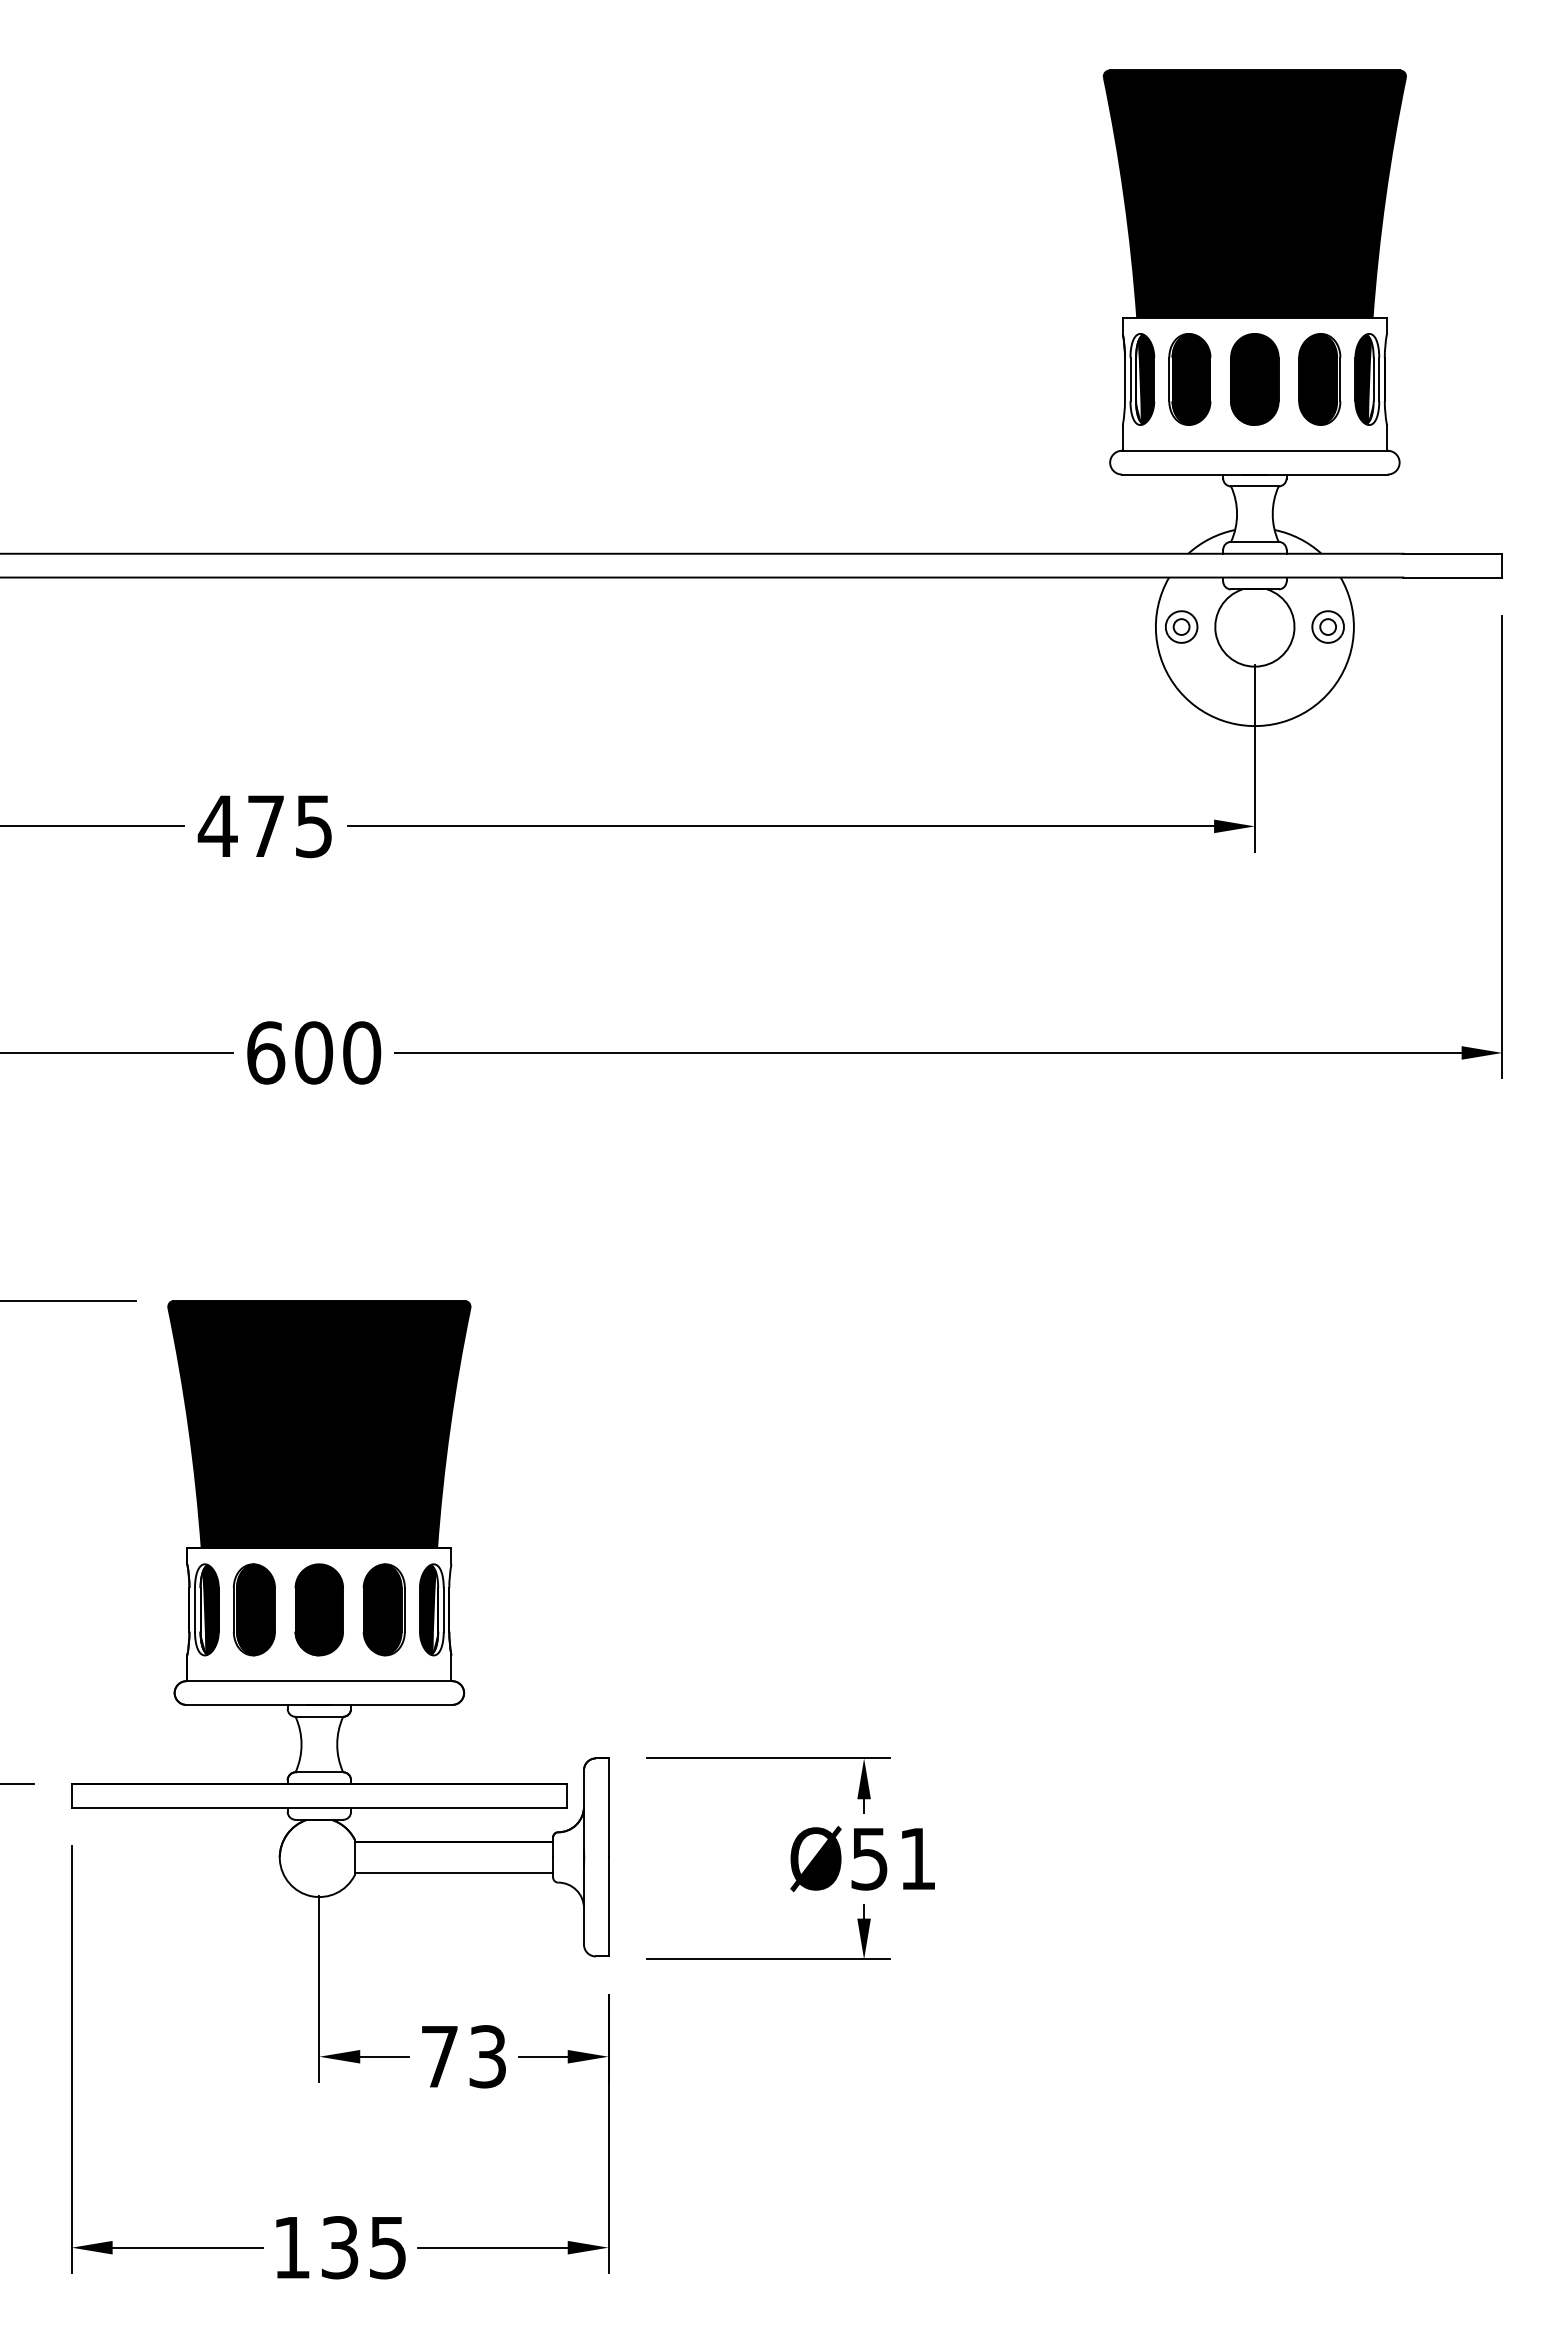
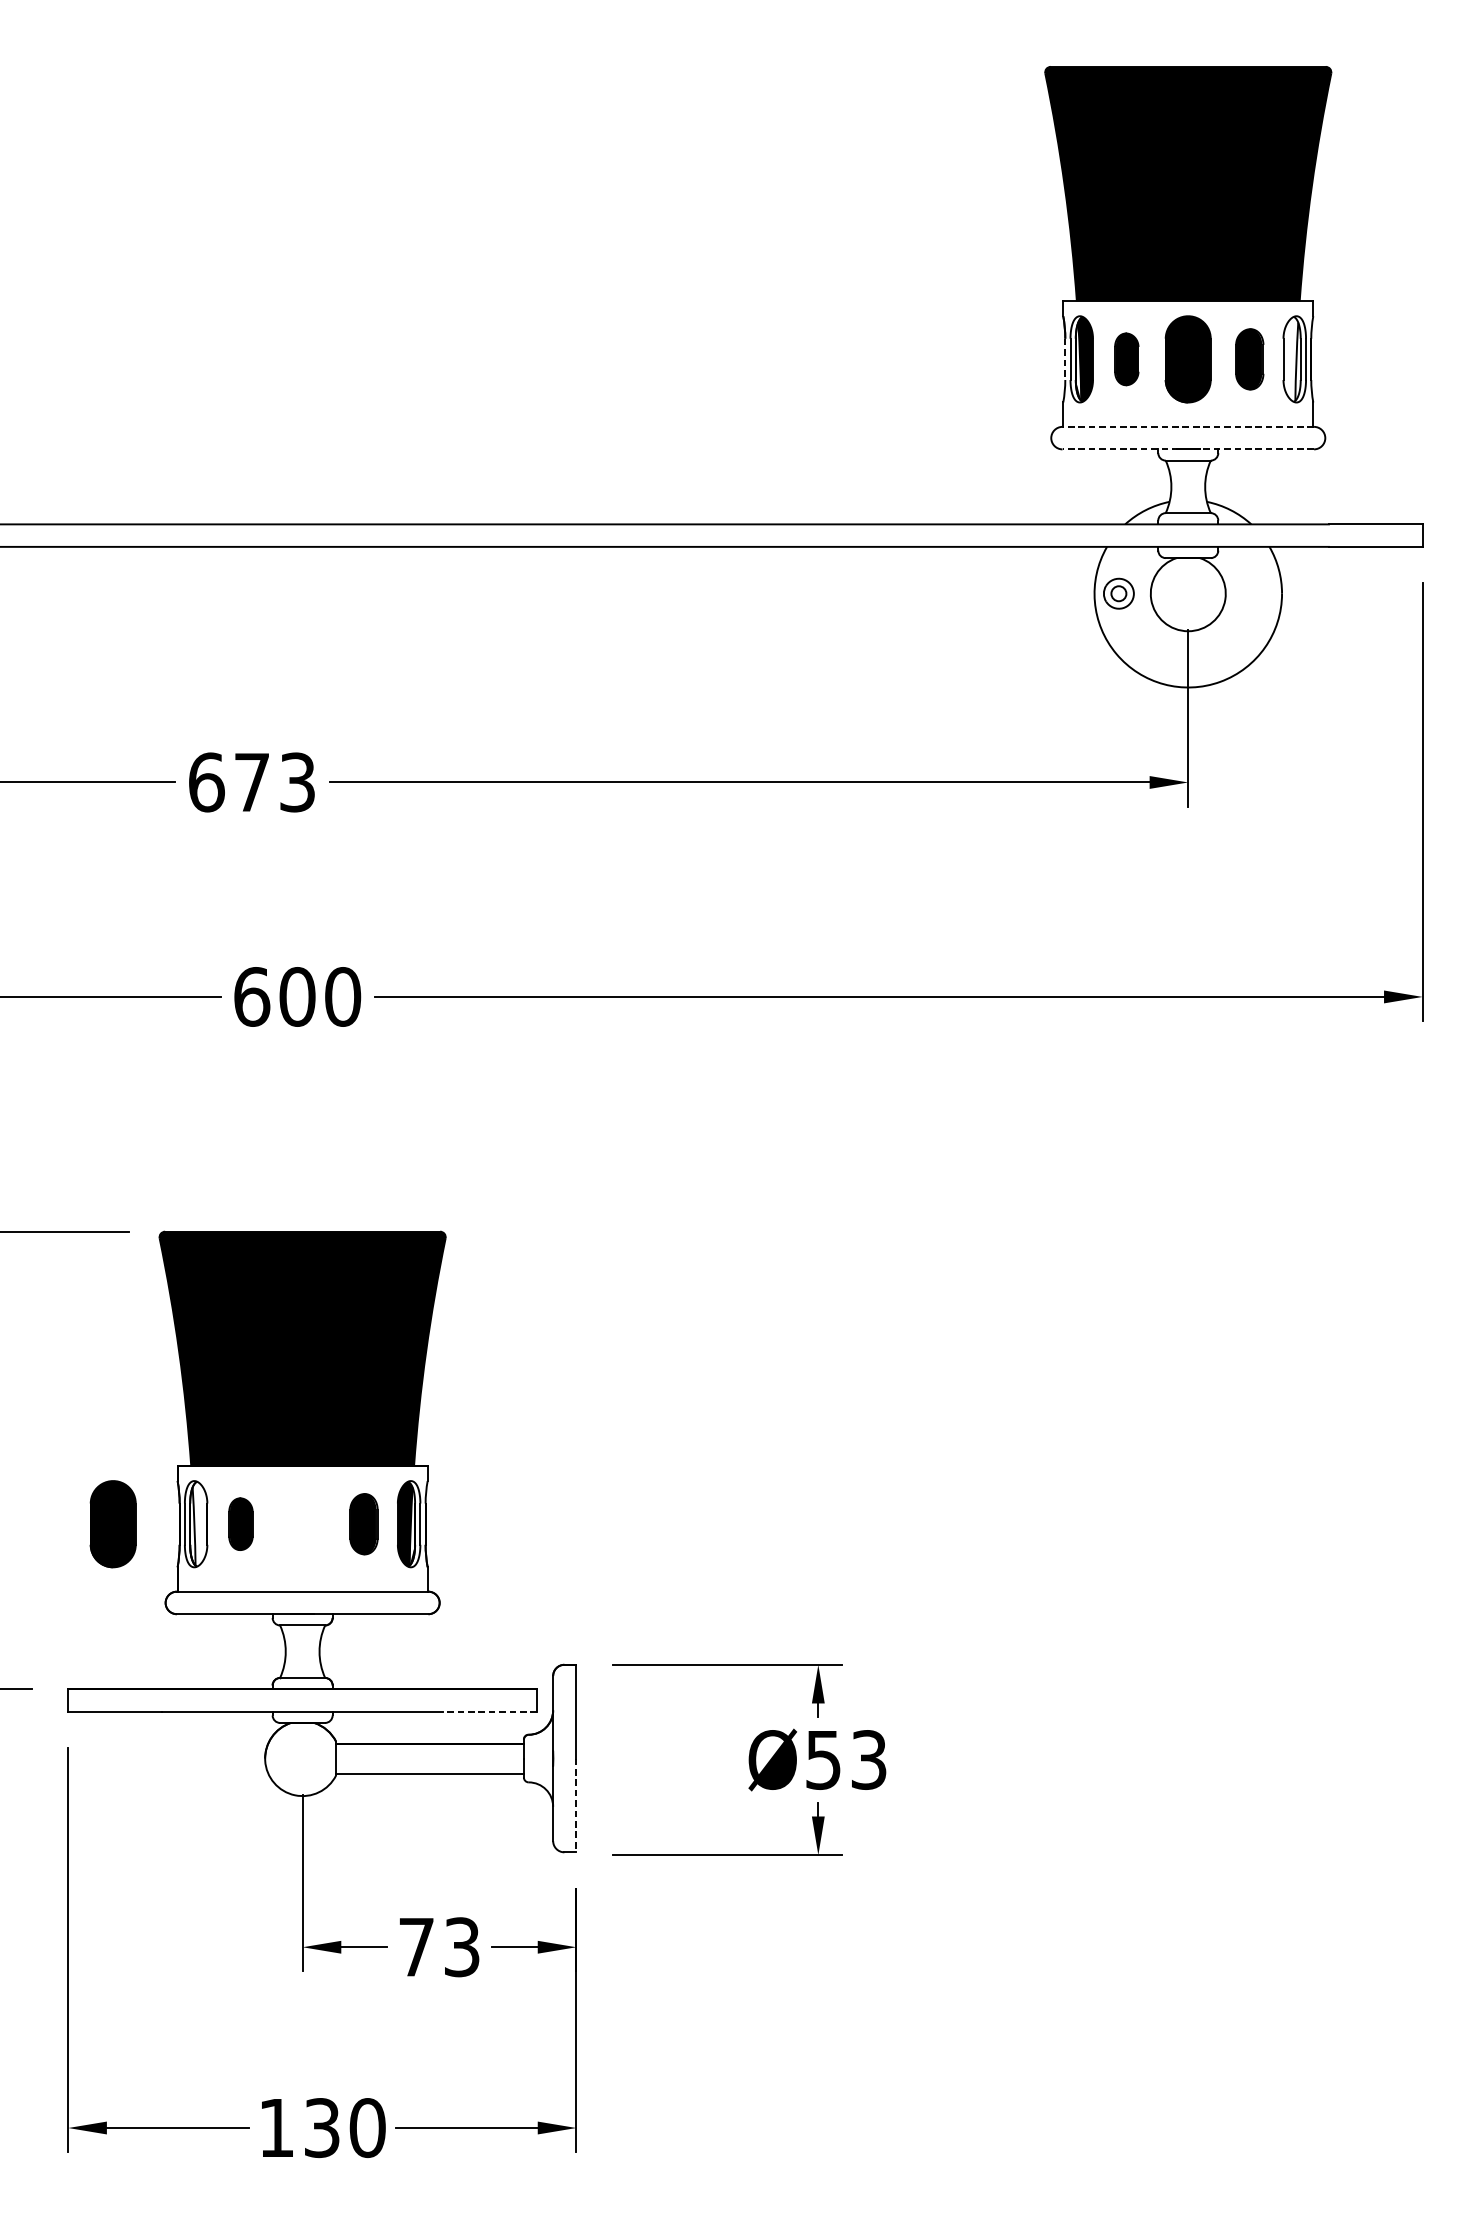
line: (1124, 379) -> (1064, 359), solid -> dashed
part: (1189, 379) -> (1126, 359), size x0.6
part: (1319, 379) -> (1249, 359), size x0.7
fill: (1364, 379) -> (1292, 359), removed
line: (1254, 450) -> (1187, 426), solid -> dashed
line: (1254, 474) -> (1187, 449), solid -> dashed
part: (1327, 626) -> (1257, 593), removed
text: (264, 826) -> (250, 782), 475 -> 673
fill: (209, 1609) -> (198, 1523), removed
part: (253, 1609) -> (240, 1523), size x0.6
part: (318, 1609) -> (112, 1523), moved
part: (383, 1609) -> (363, 1523), size x0.7
line: (517, 1807) -> (490, 1711), solid -> dashed
text: (917, 1858) -> (868, 1759), Ø51 -> Ø53
line: (608, 1906) -> (576, 1805), solid -> dashed
text: (388, 2247) -> (368, 2127), 135 -> 130

